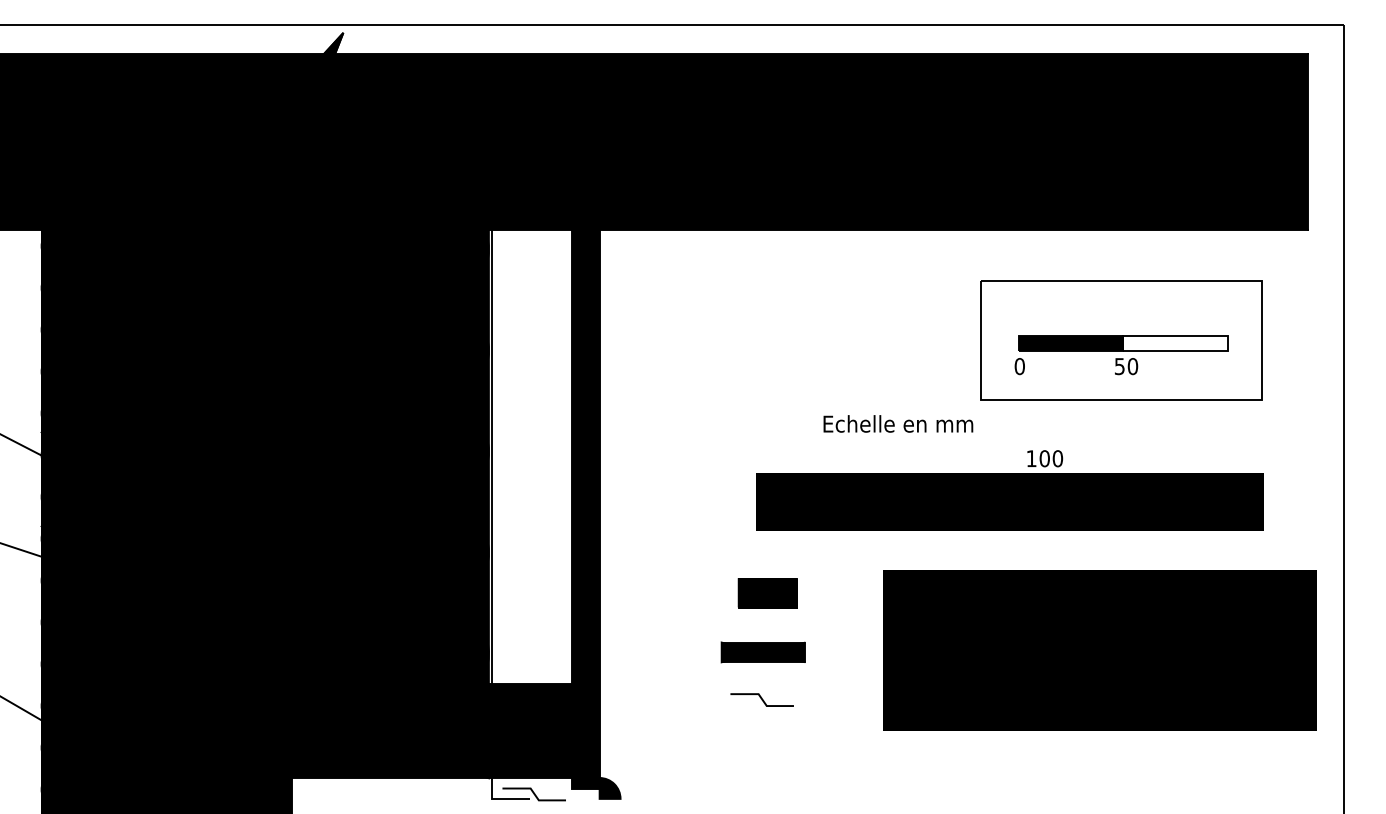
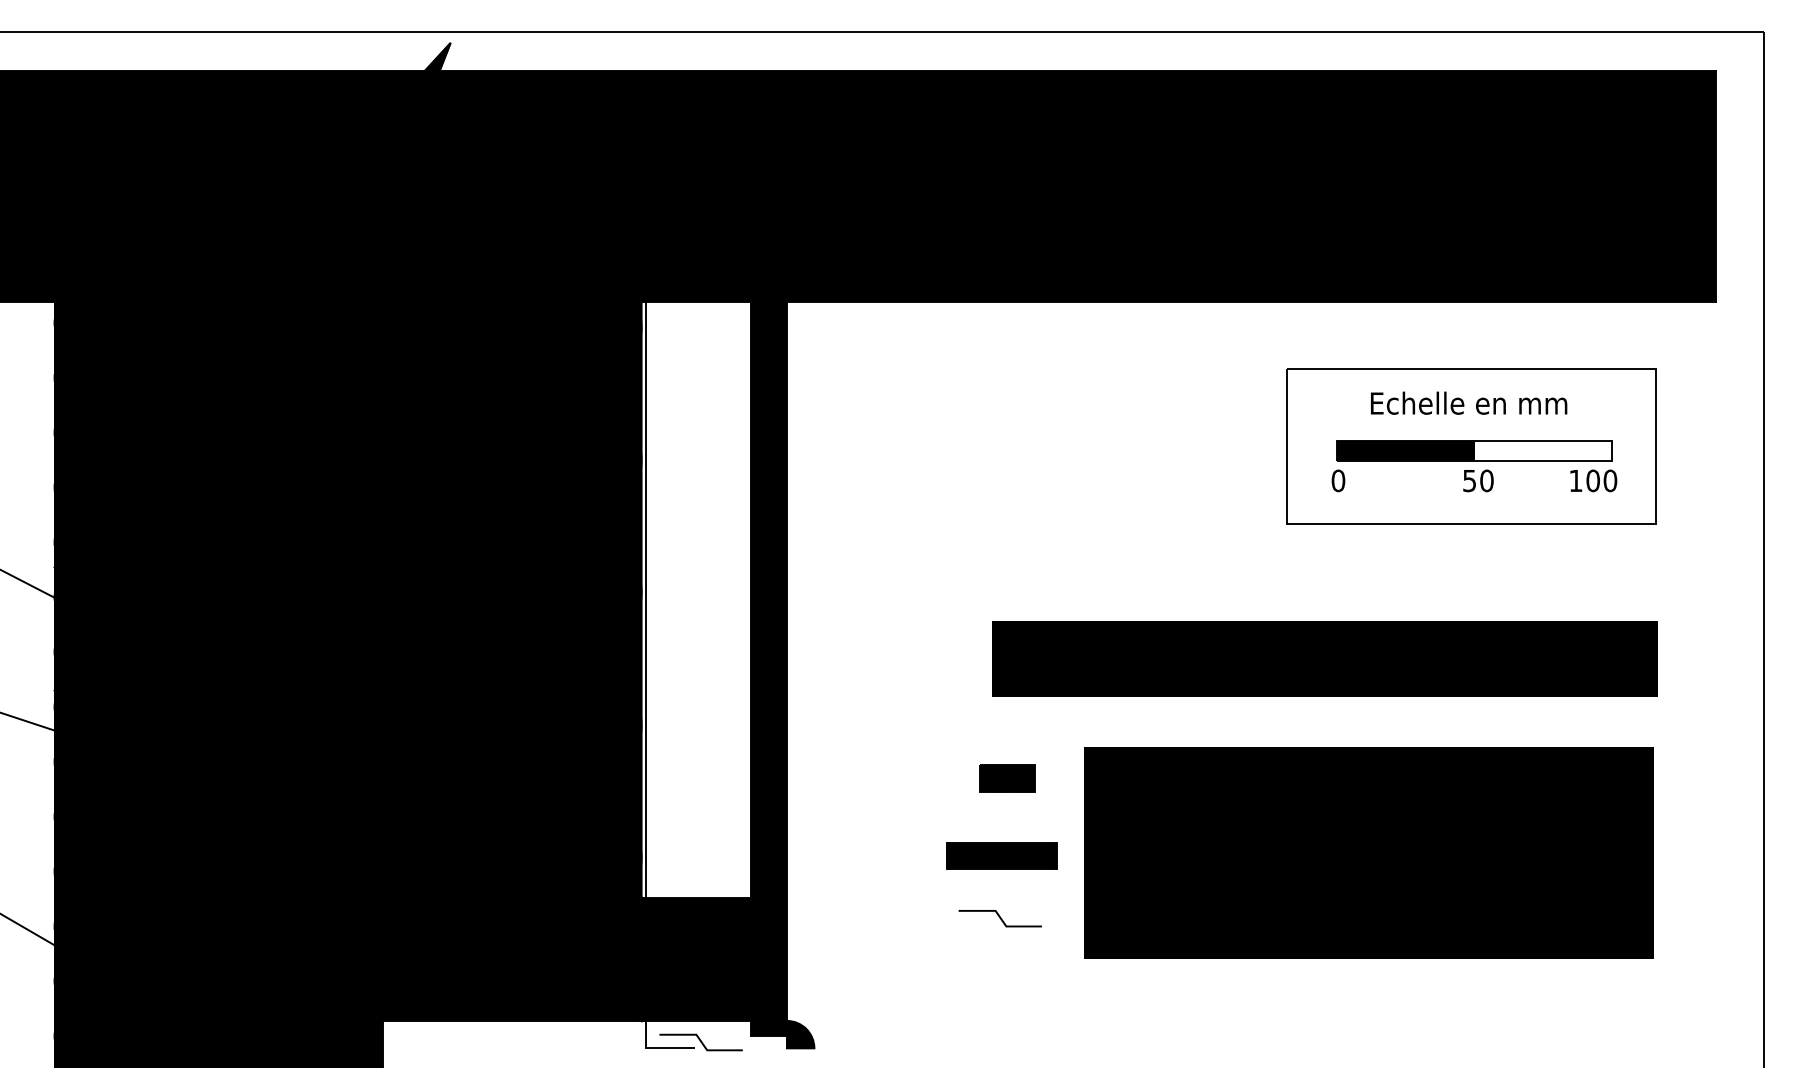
text: (898, 423) -> (1469, 402), moved
text: (1044, 458) -> (1593, 480), moved
part: (767, 593) -> (1007, 778), size x0.71
text: (1099, 649) -> (1368, 852), moved

